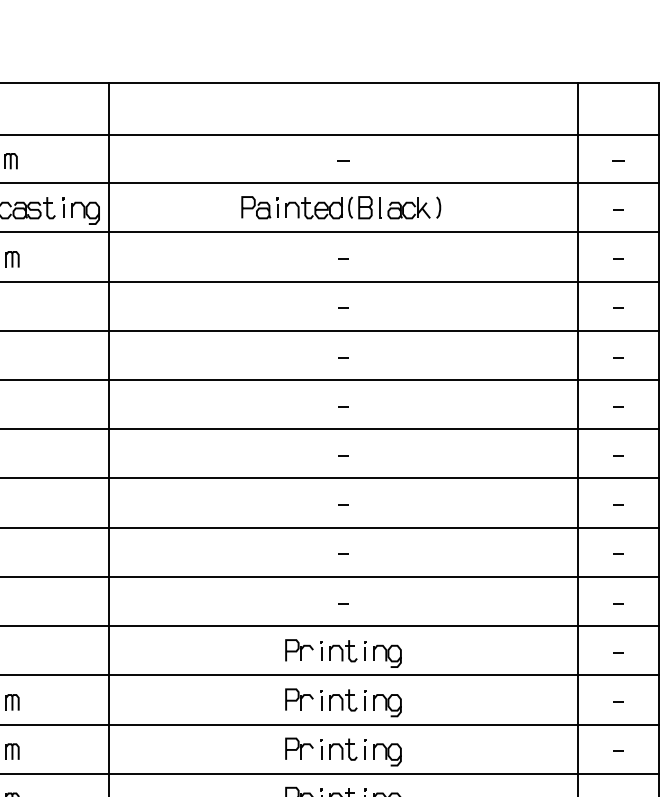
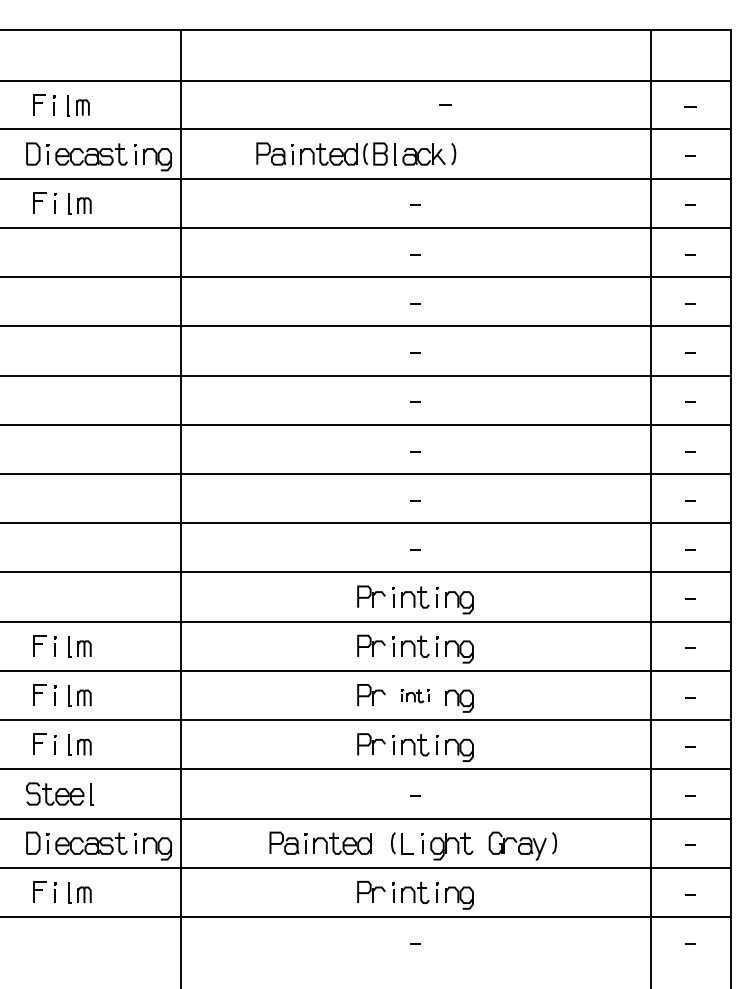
line: (343, 160) -> (445, 104), moved
part: (341, 207) -> (356, 153), moved
part: (343, 750) -> (415, 696), size x0.6

